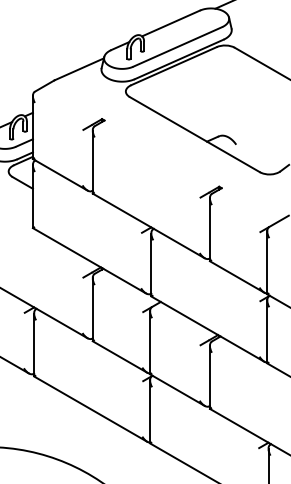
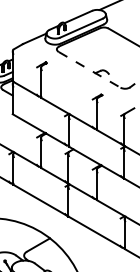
line: (194, 133) -> (89, 69), solid -> dashed

